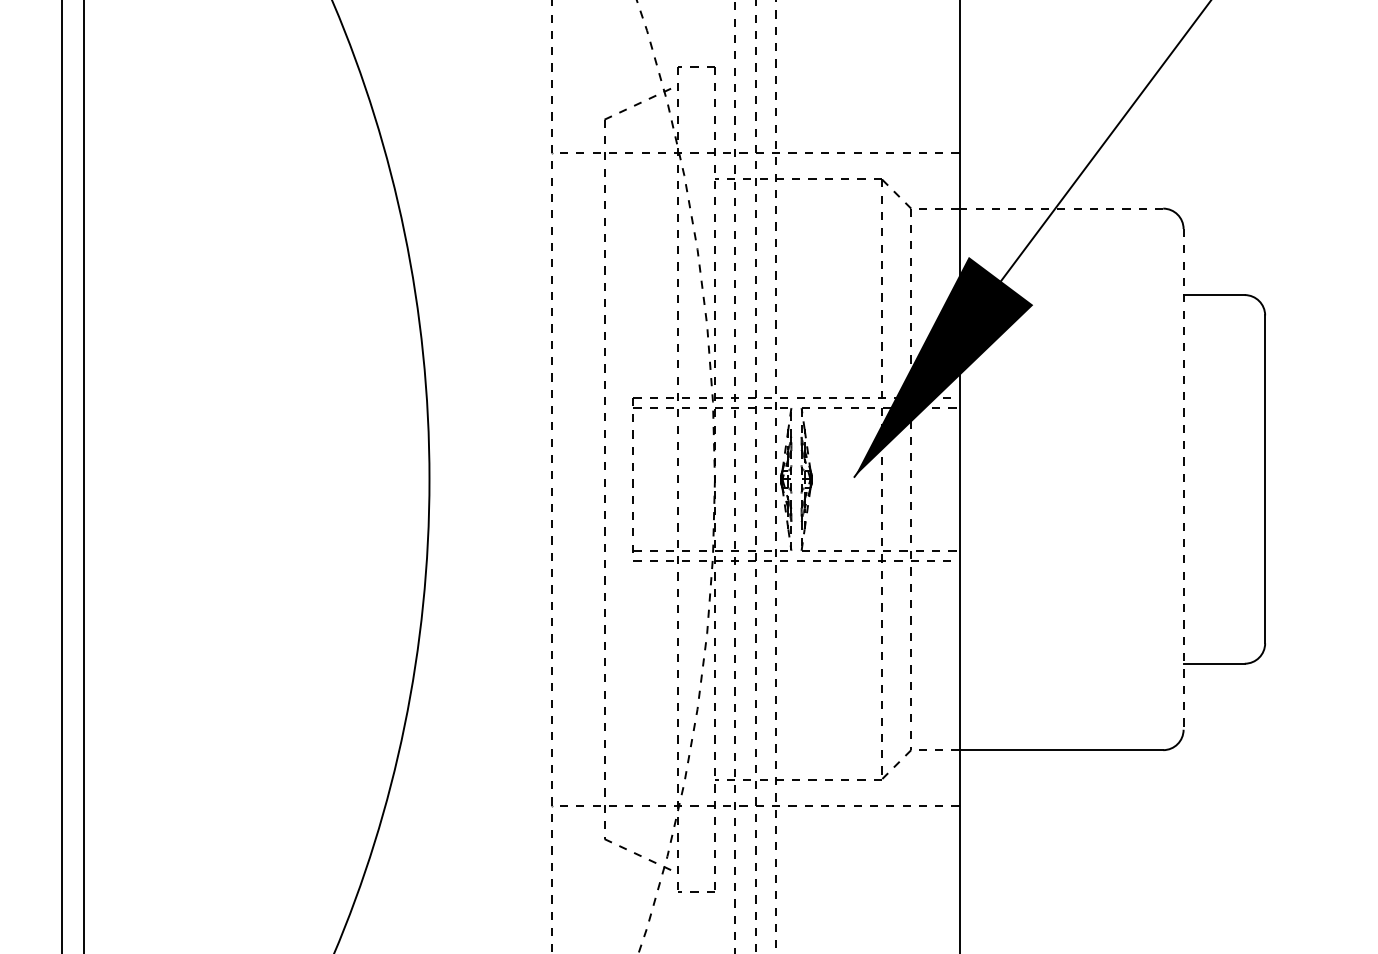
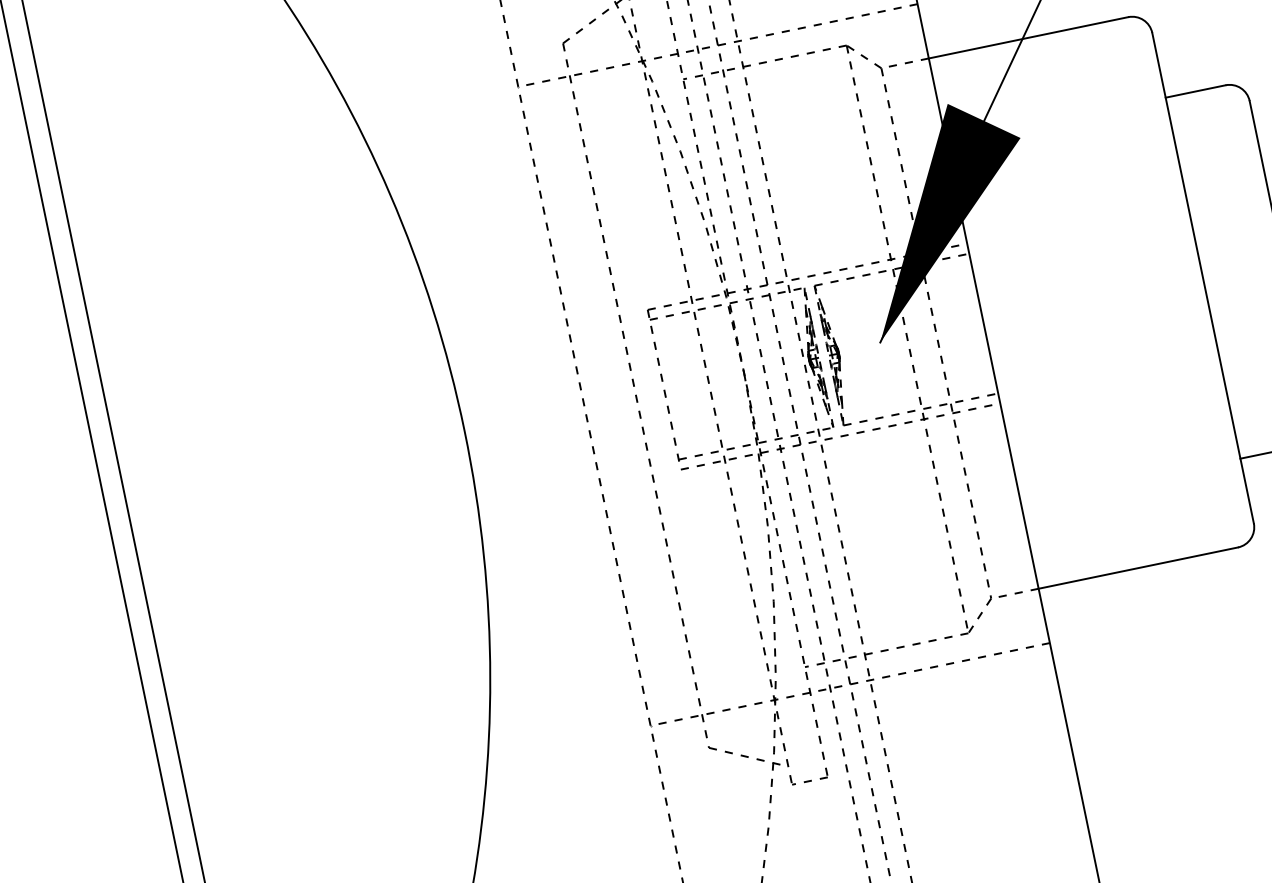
line: (1061, 208) -> (1028, 37), dashed -> solid
line: (1183, 479) -> (1202, 278), dashed -> solid

